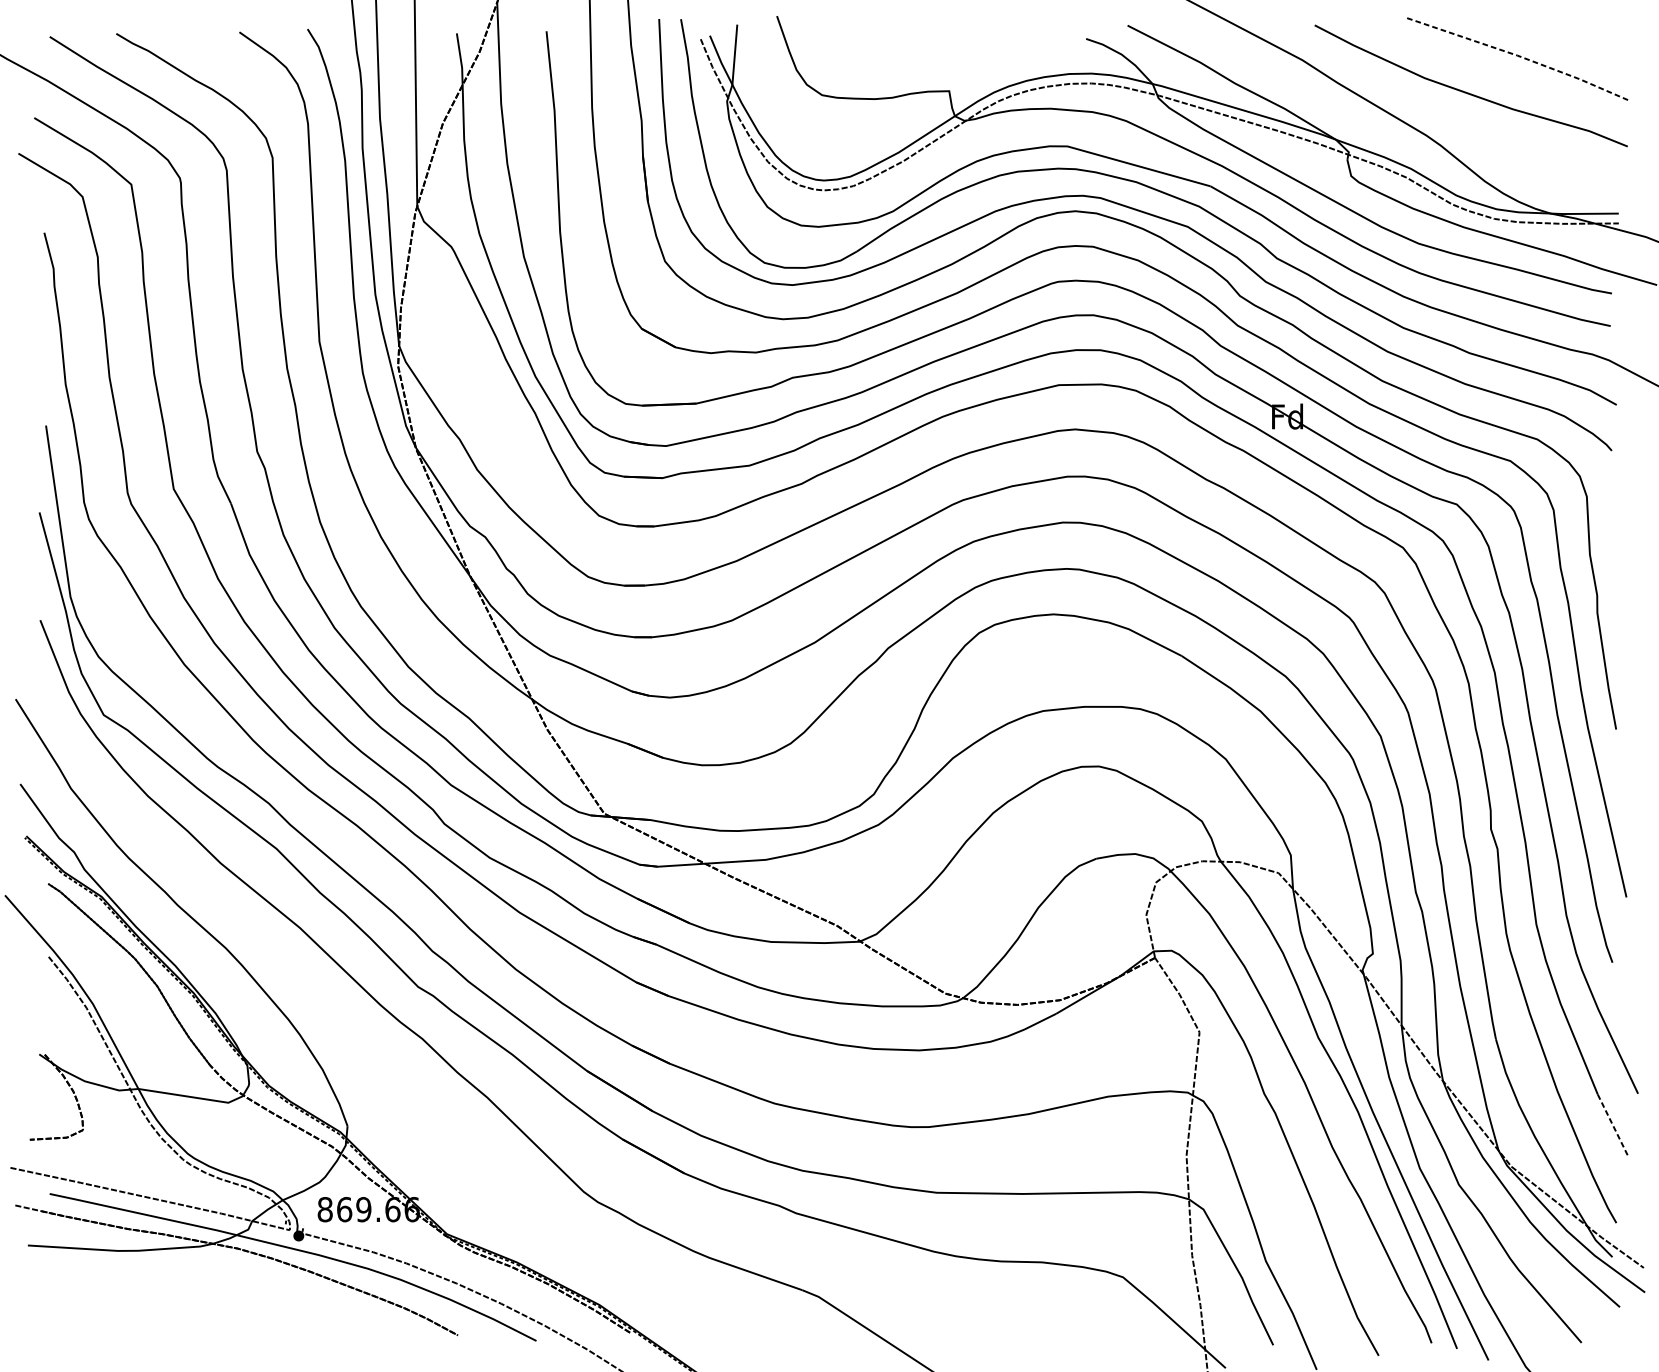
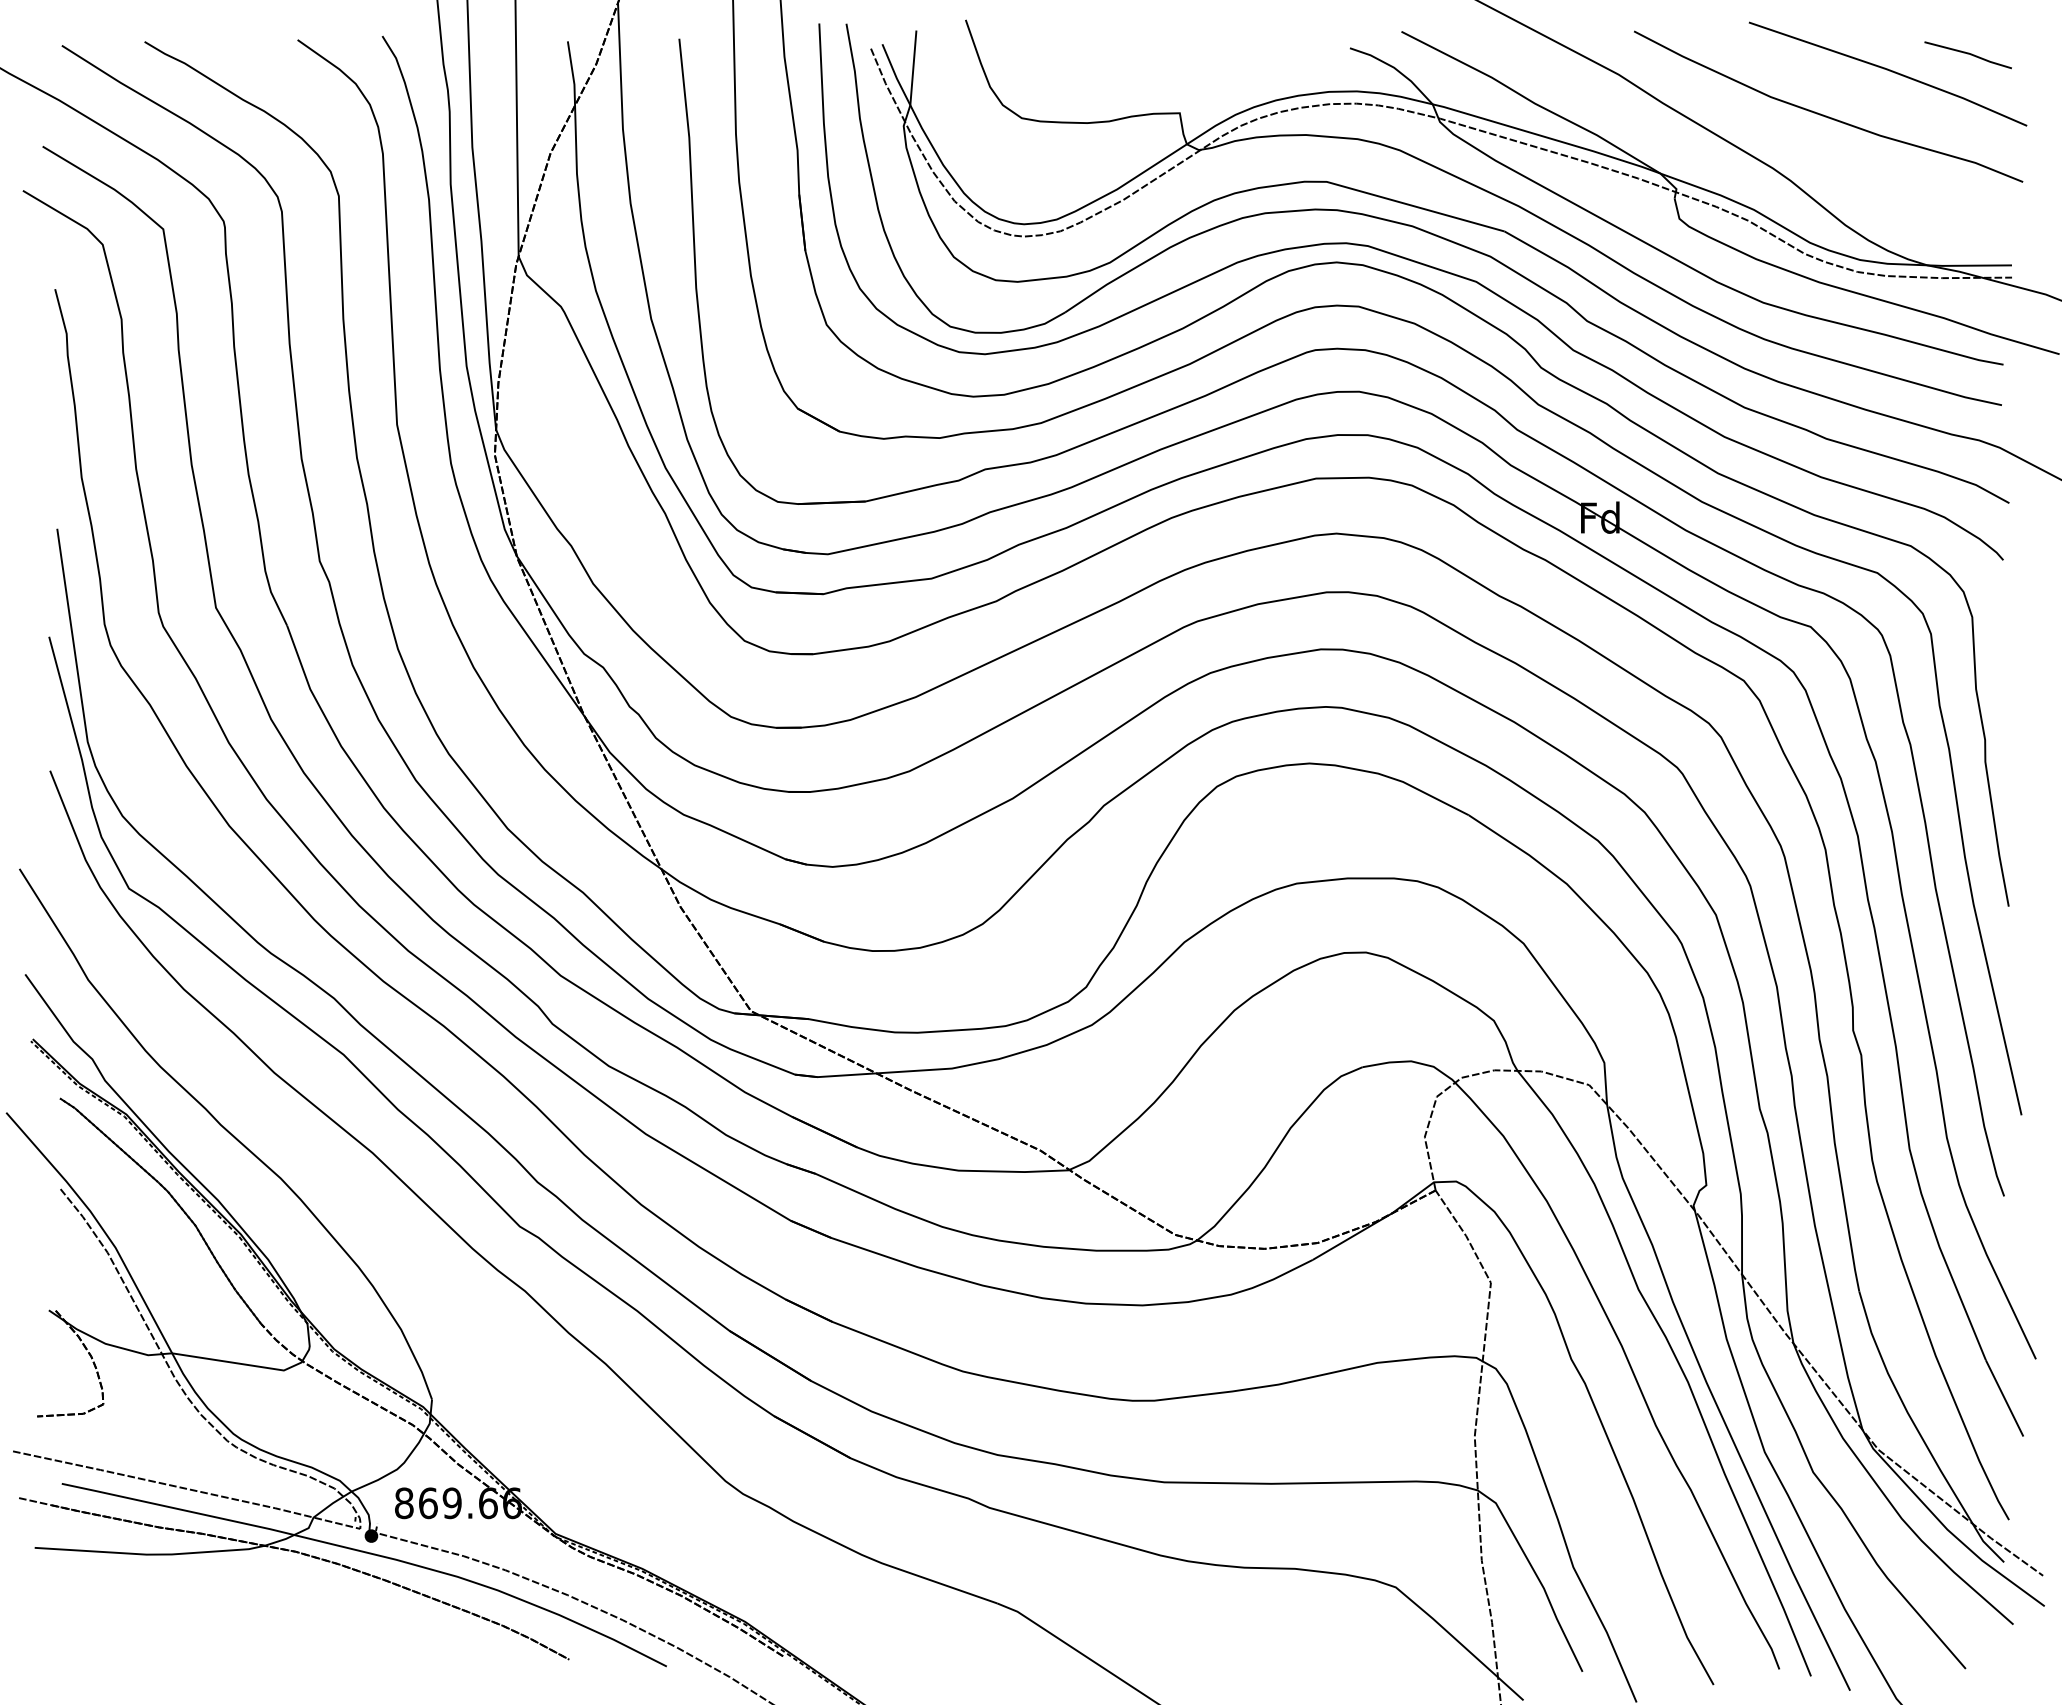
line: (1583, 43) -> (1967, 54), added
line: (1520, 56) -> (1889, 70), dashed -> solid
line: (1612, 1125) -> (2004, 1398), dashed -> solid

